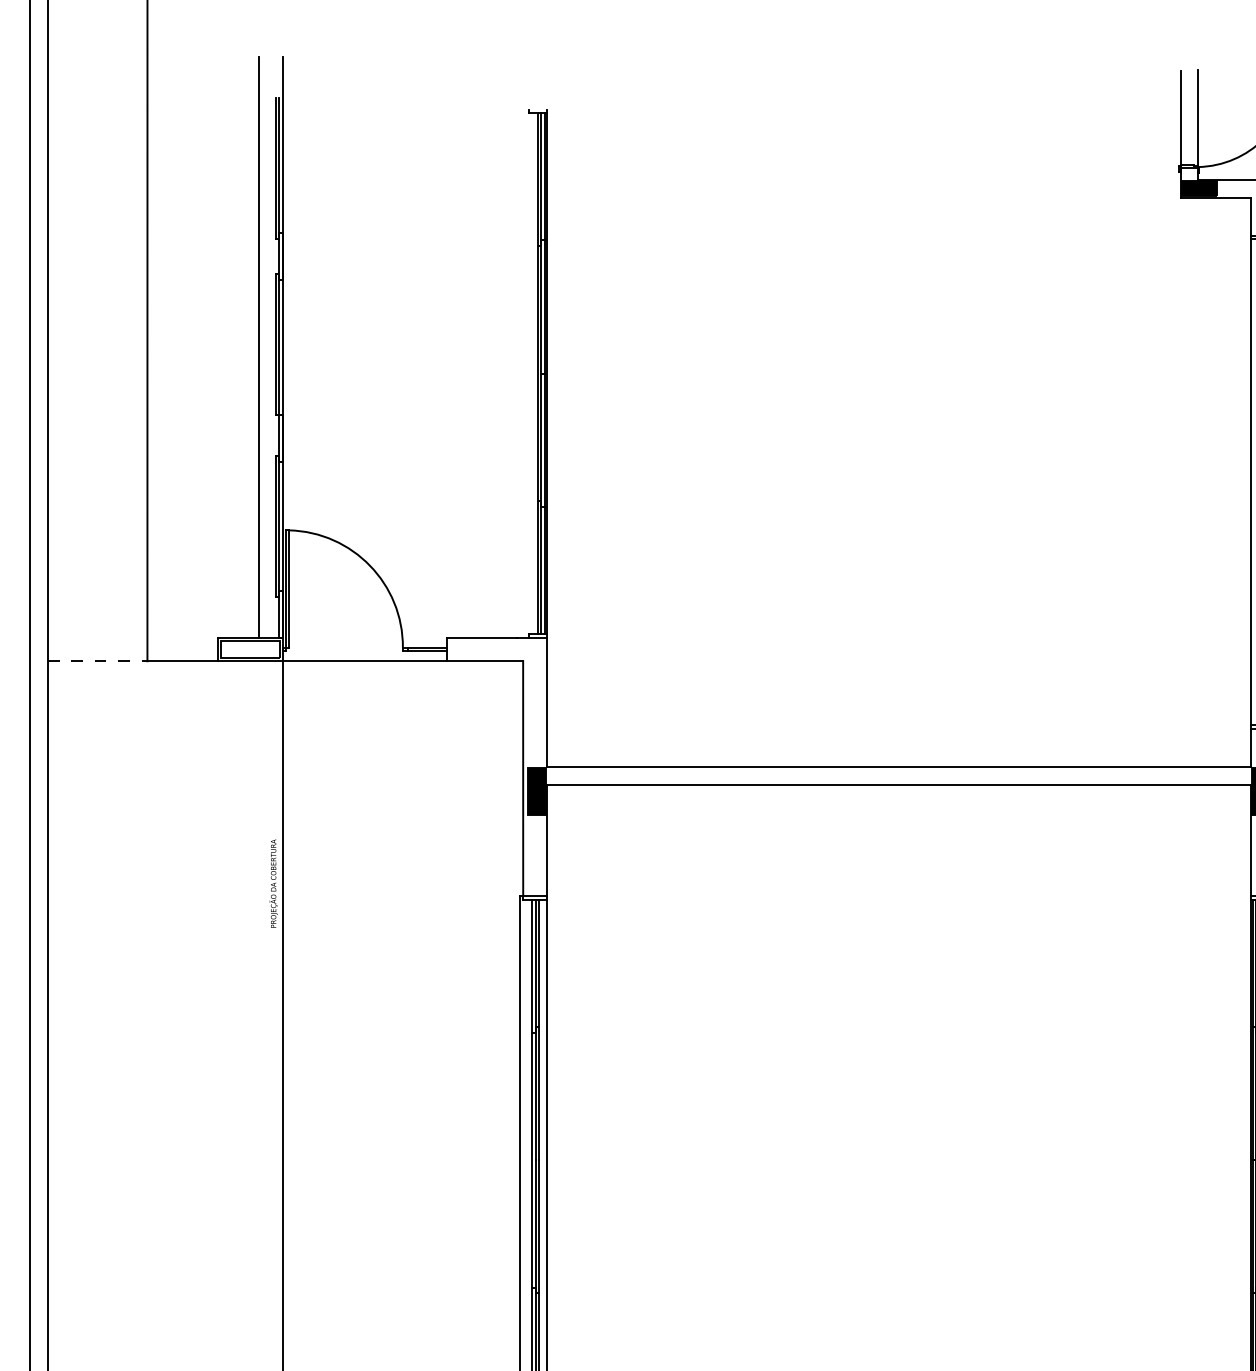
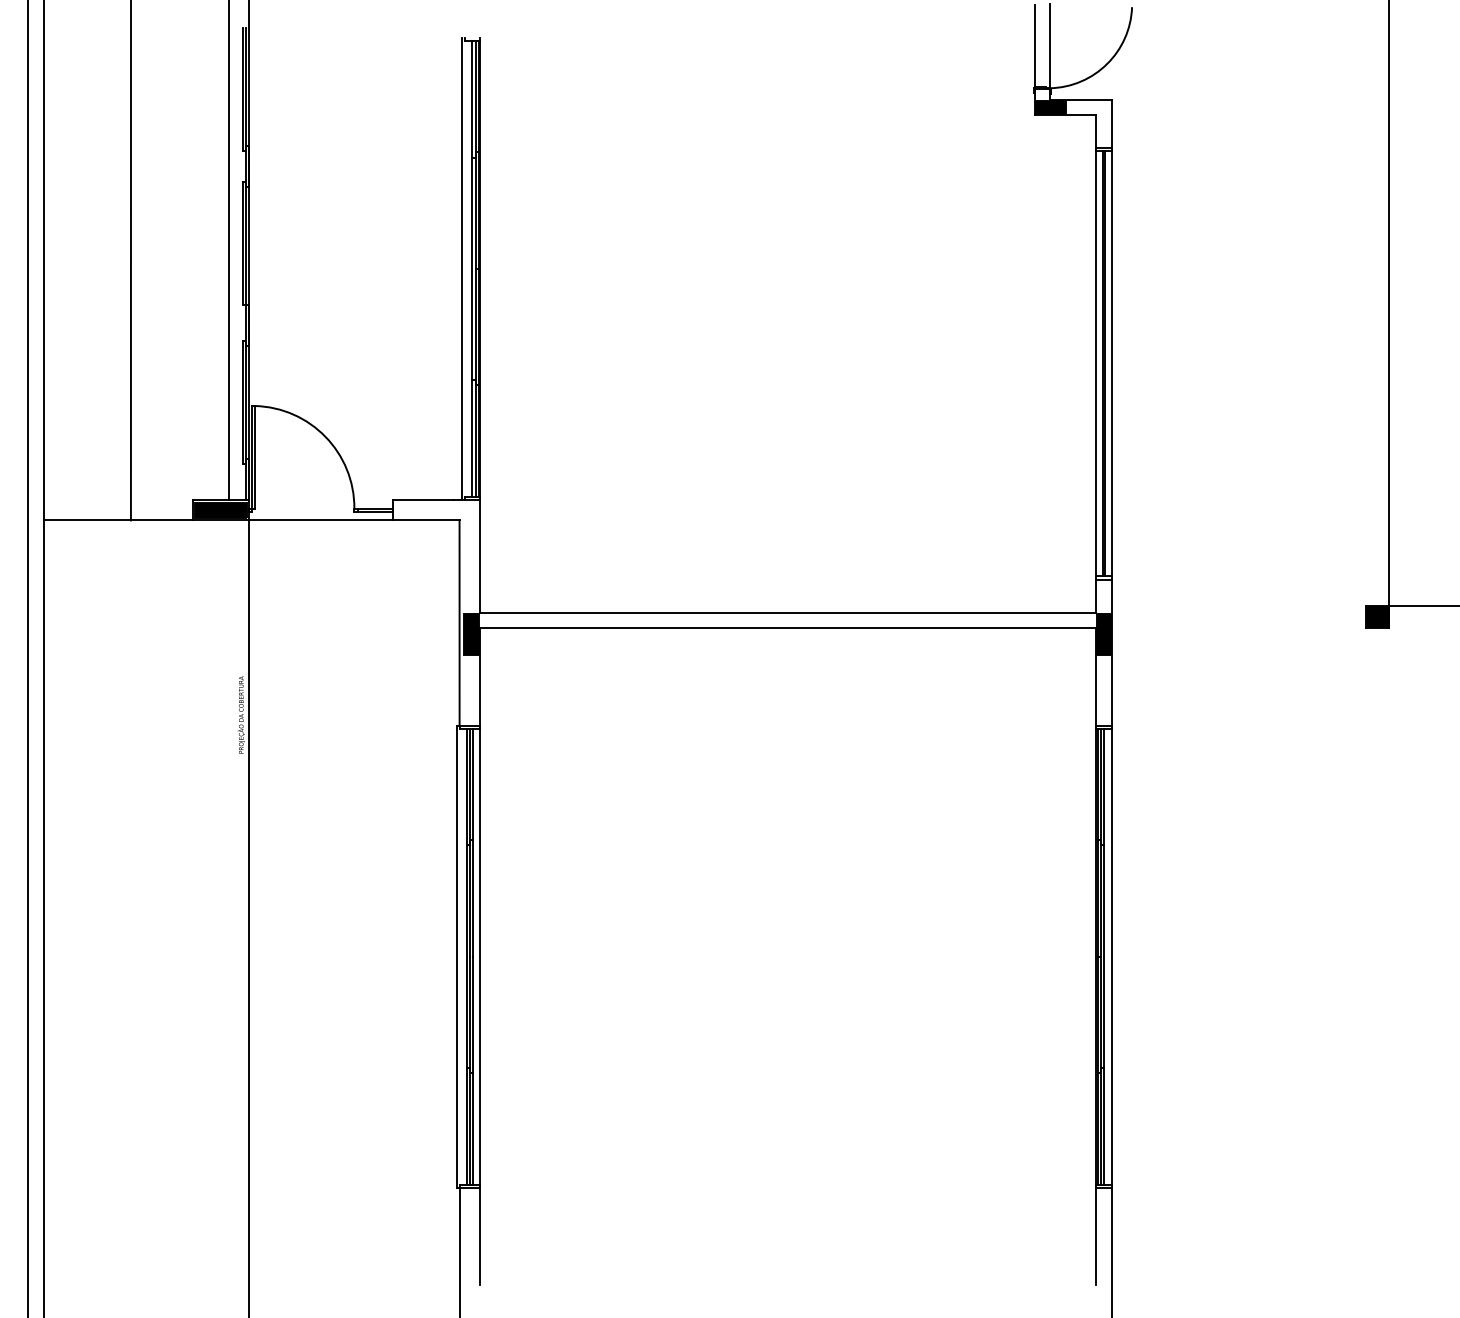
line: (526, 373) -> (462, 268), added
fill: (249, 648) -> (220, 509), added
line: (97, 661) -> (87, 520), dashed -> solid

